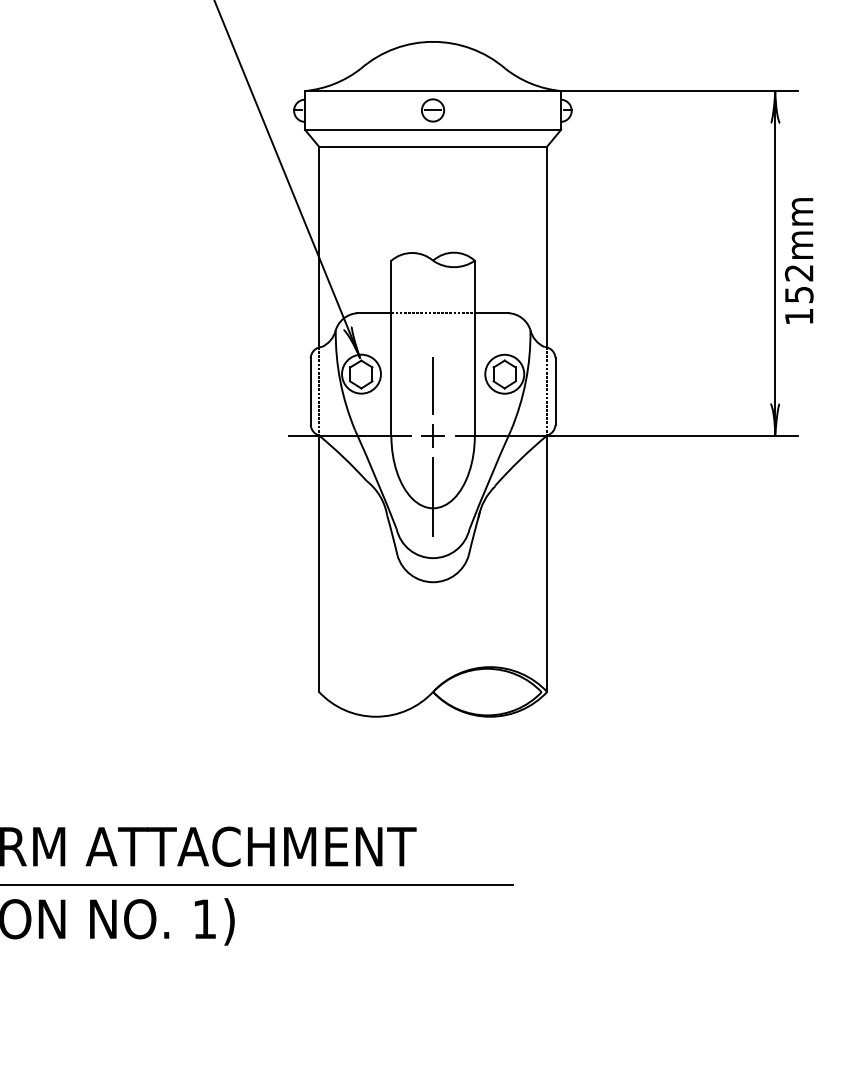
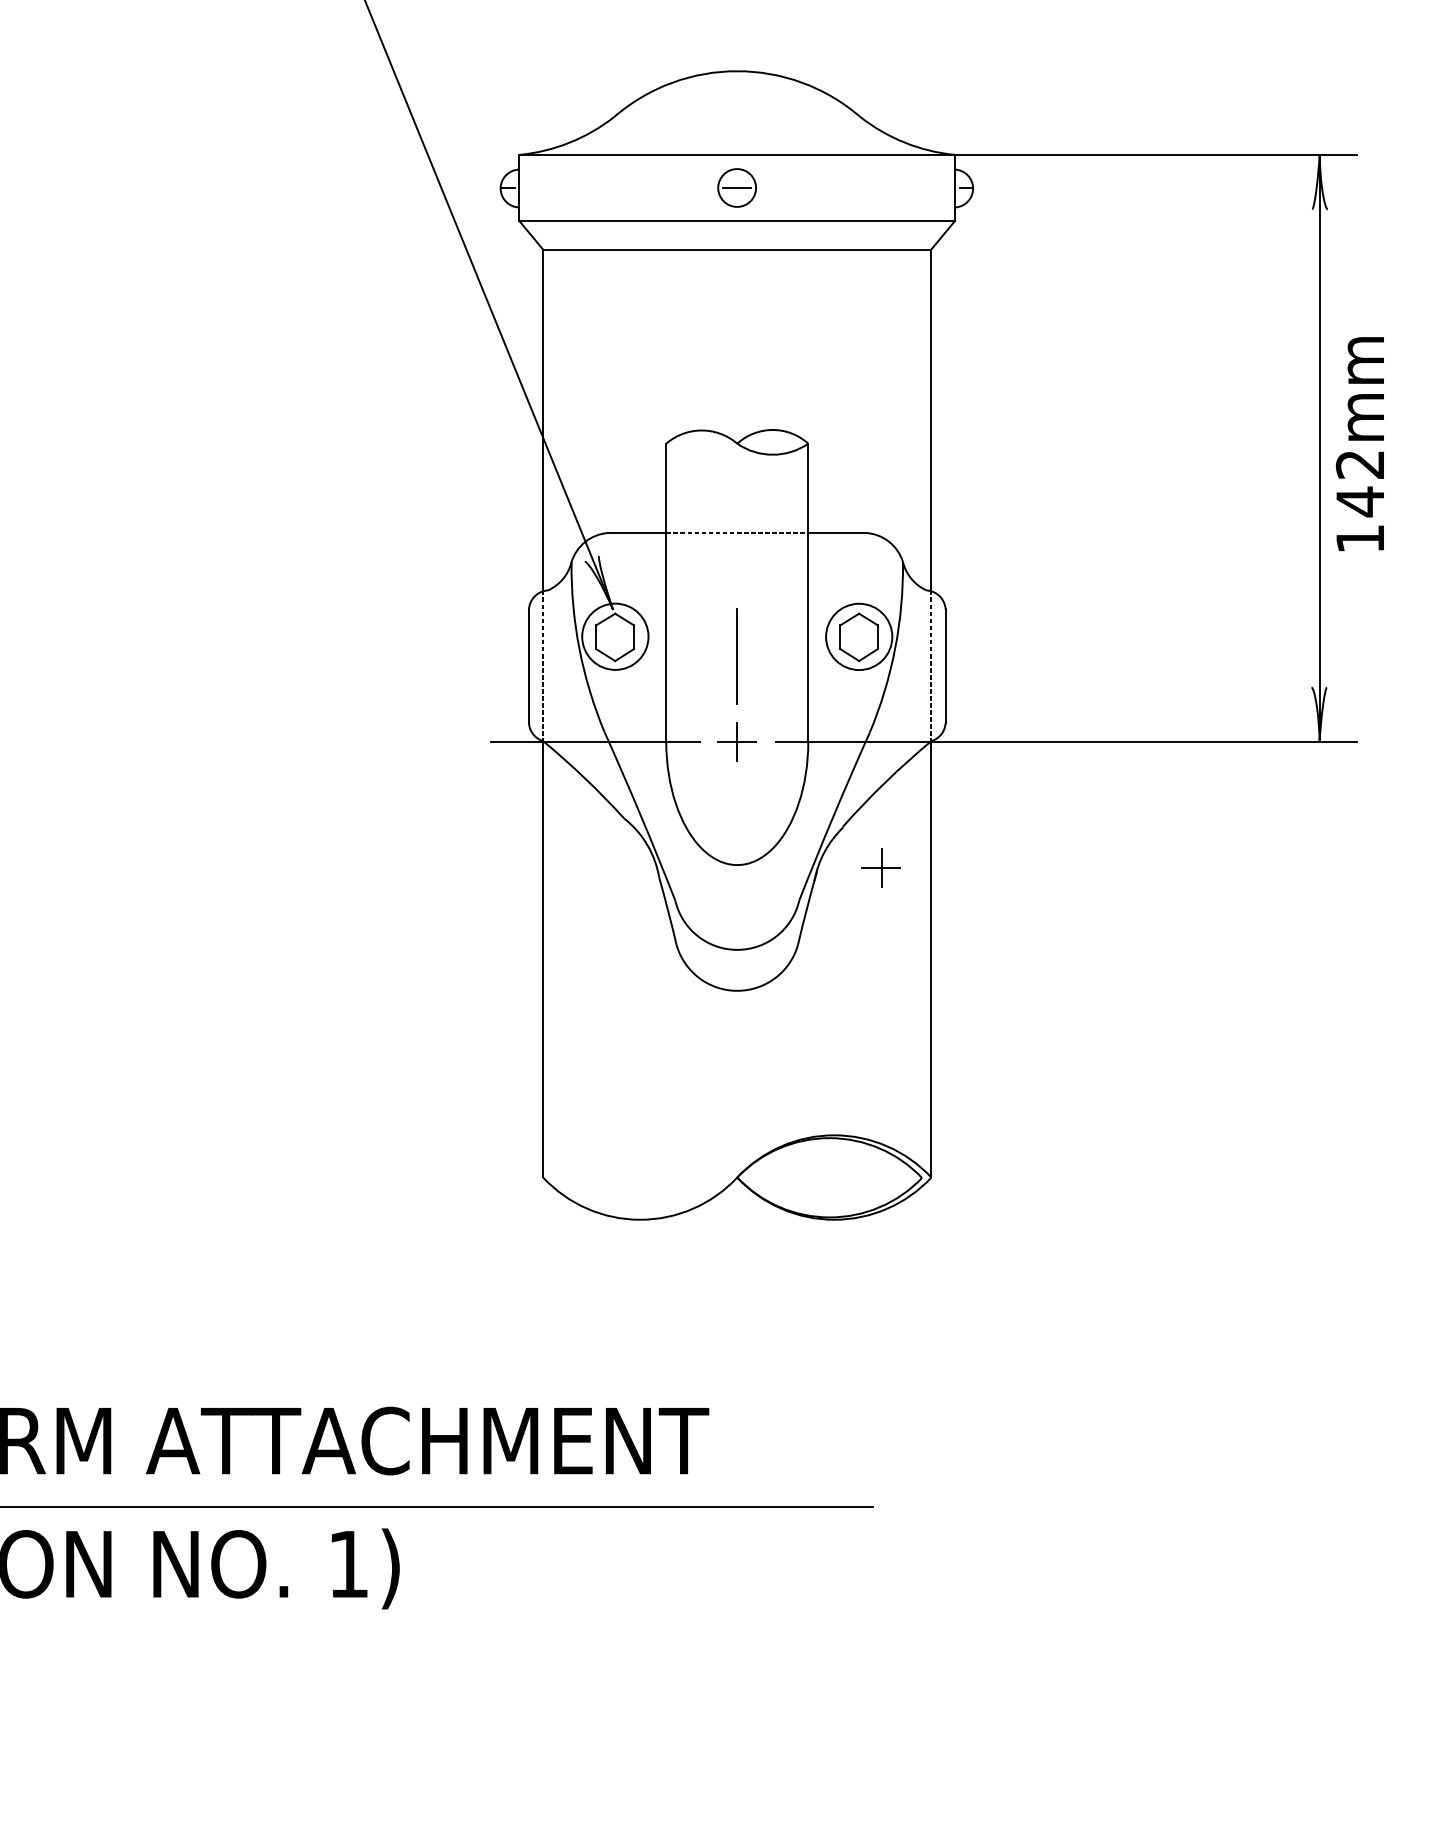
text: (799, 294) -> (1360, 501), 152mm -> 142mm
line: (433, 497) -> (737, 846), removed
part: (517, 509) -> (880, 867), added

